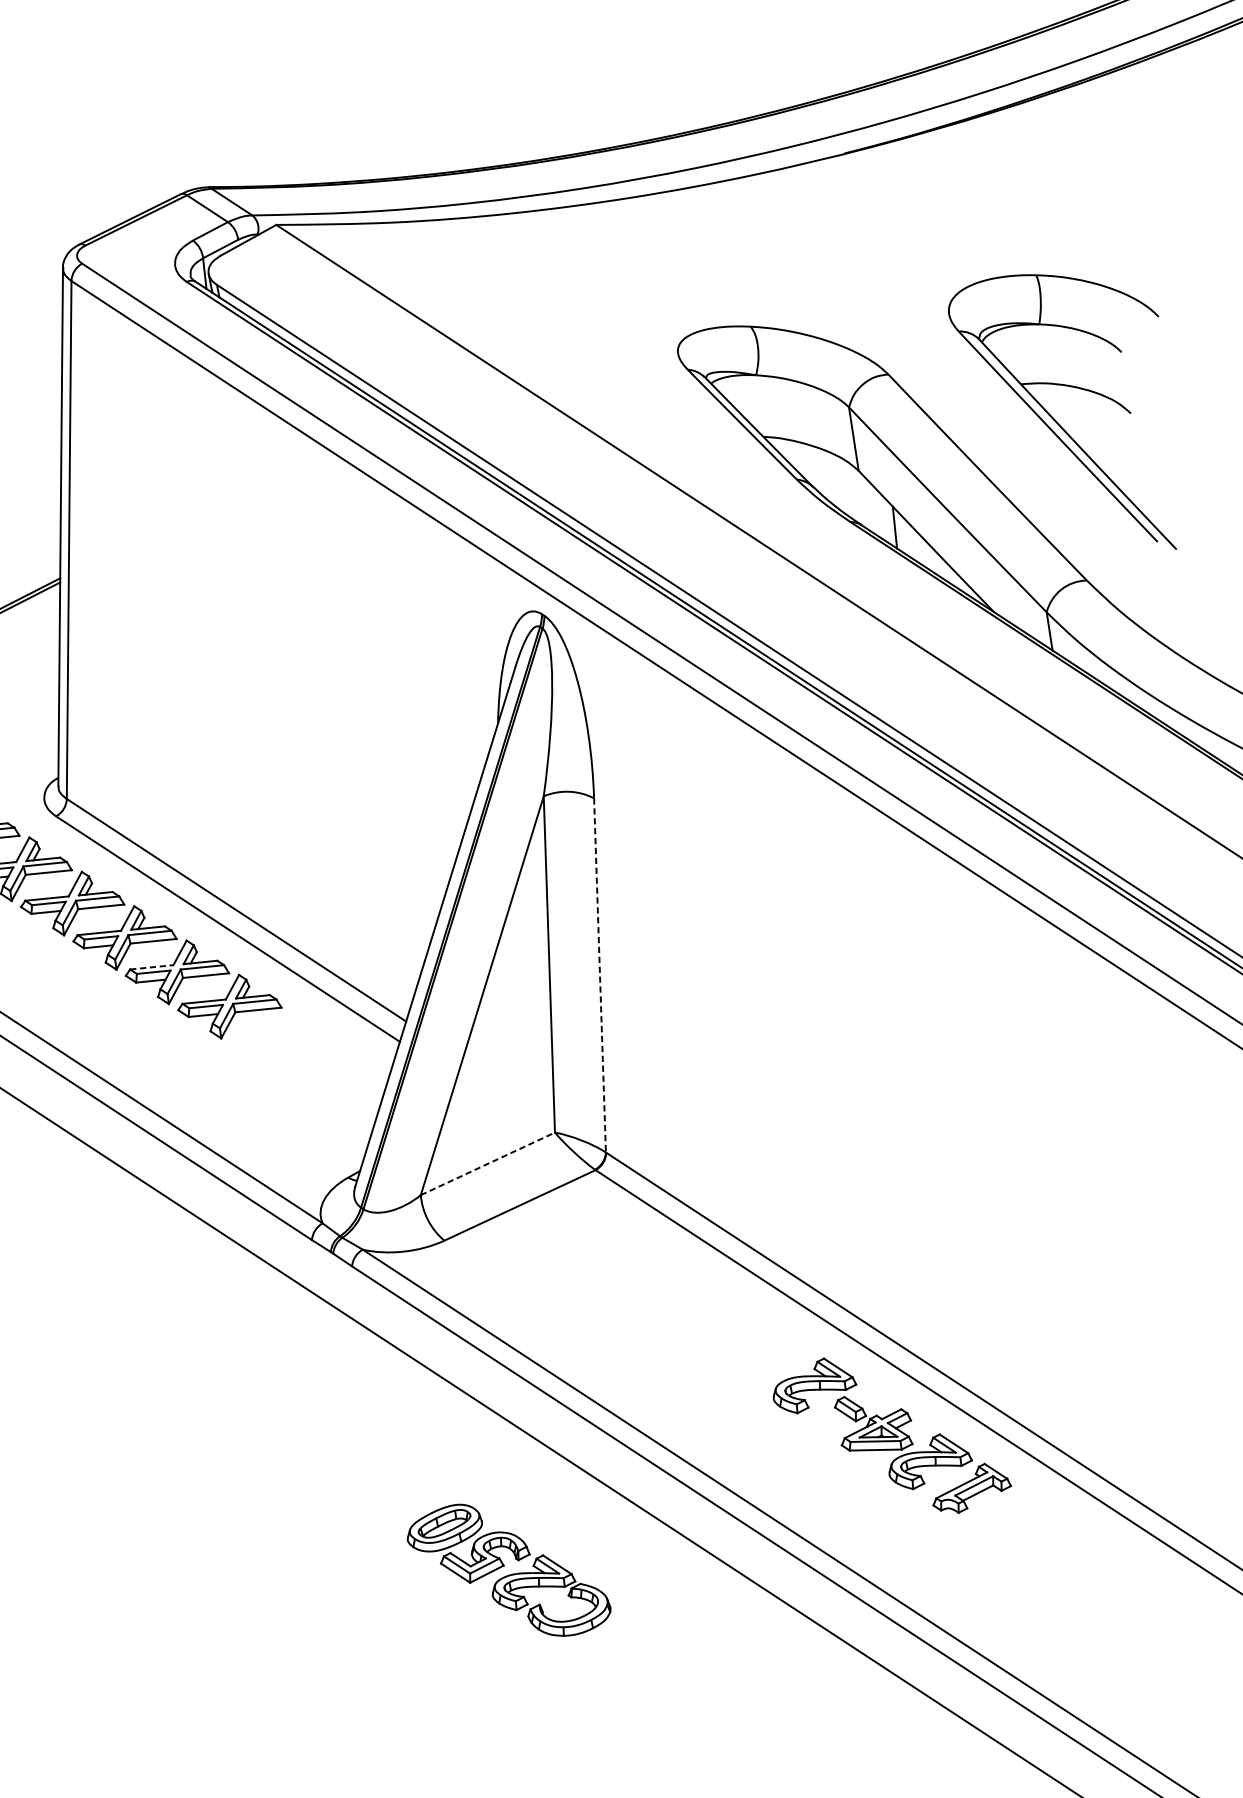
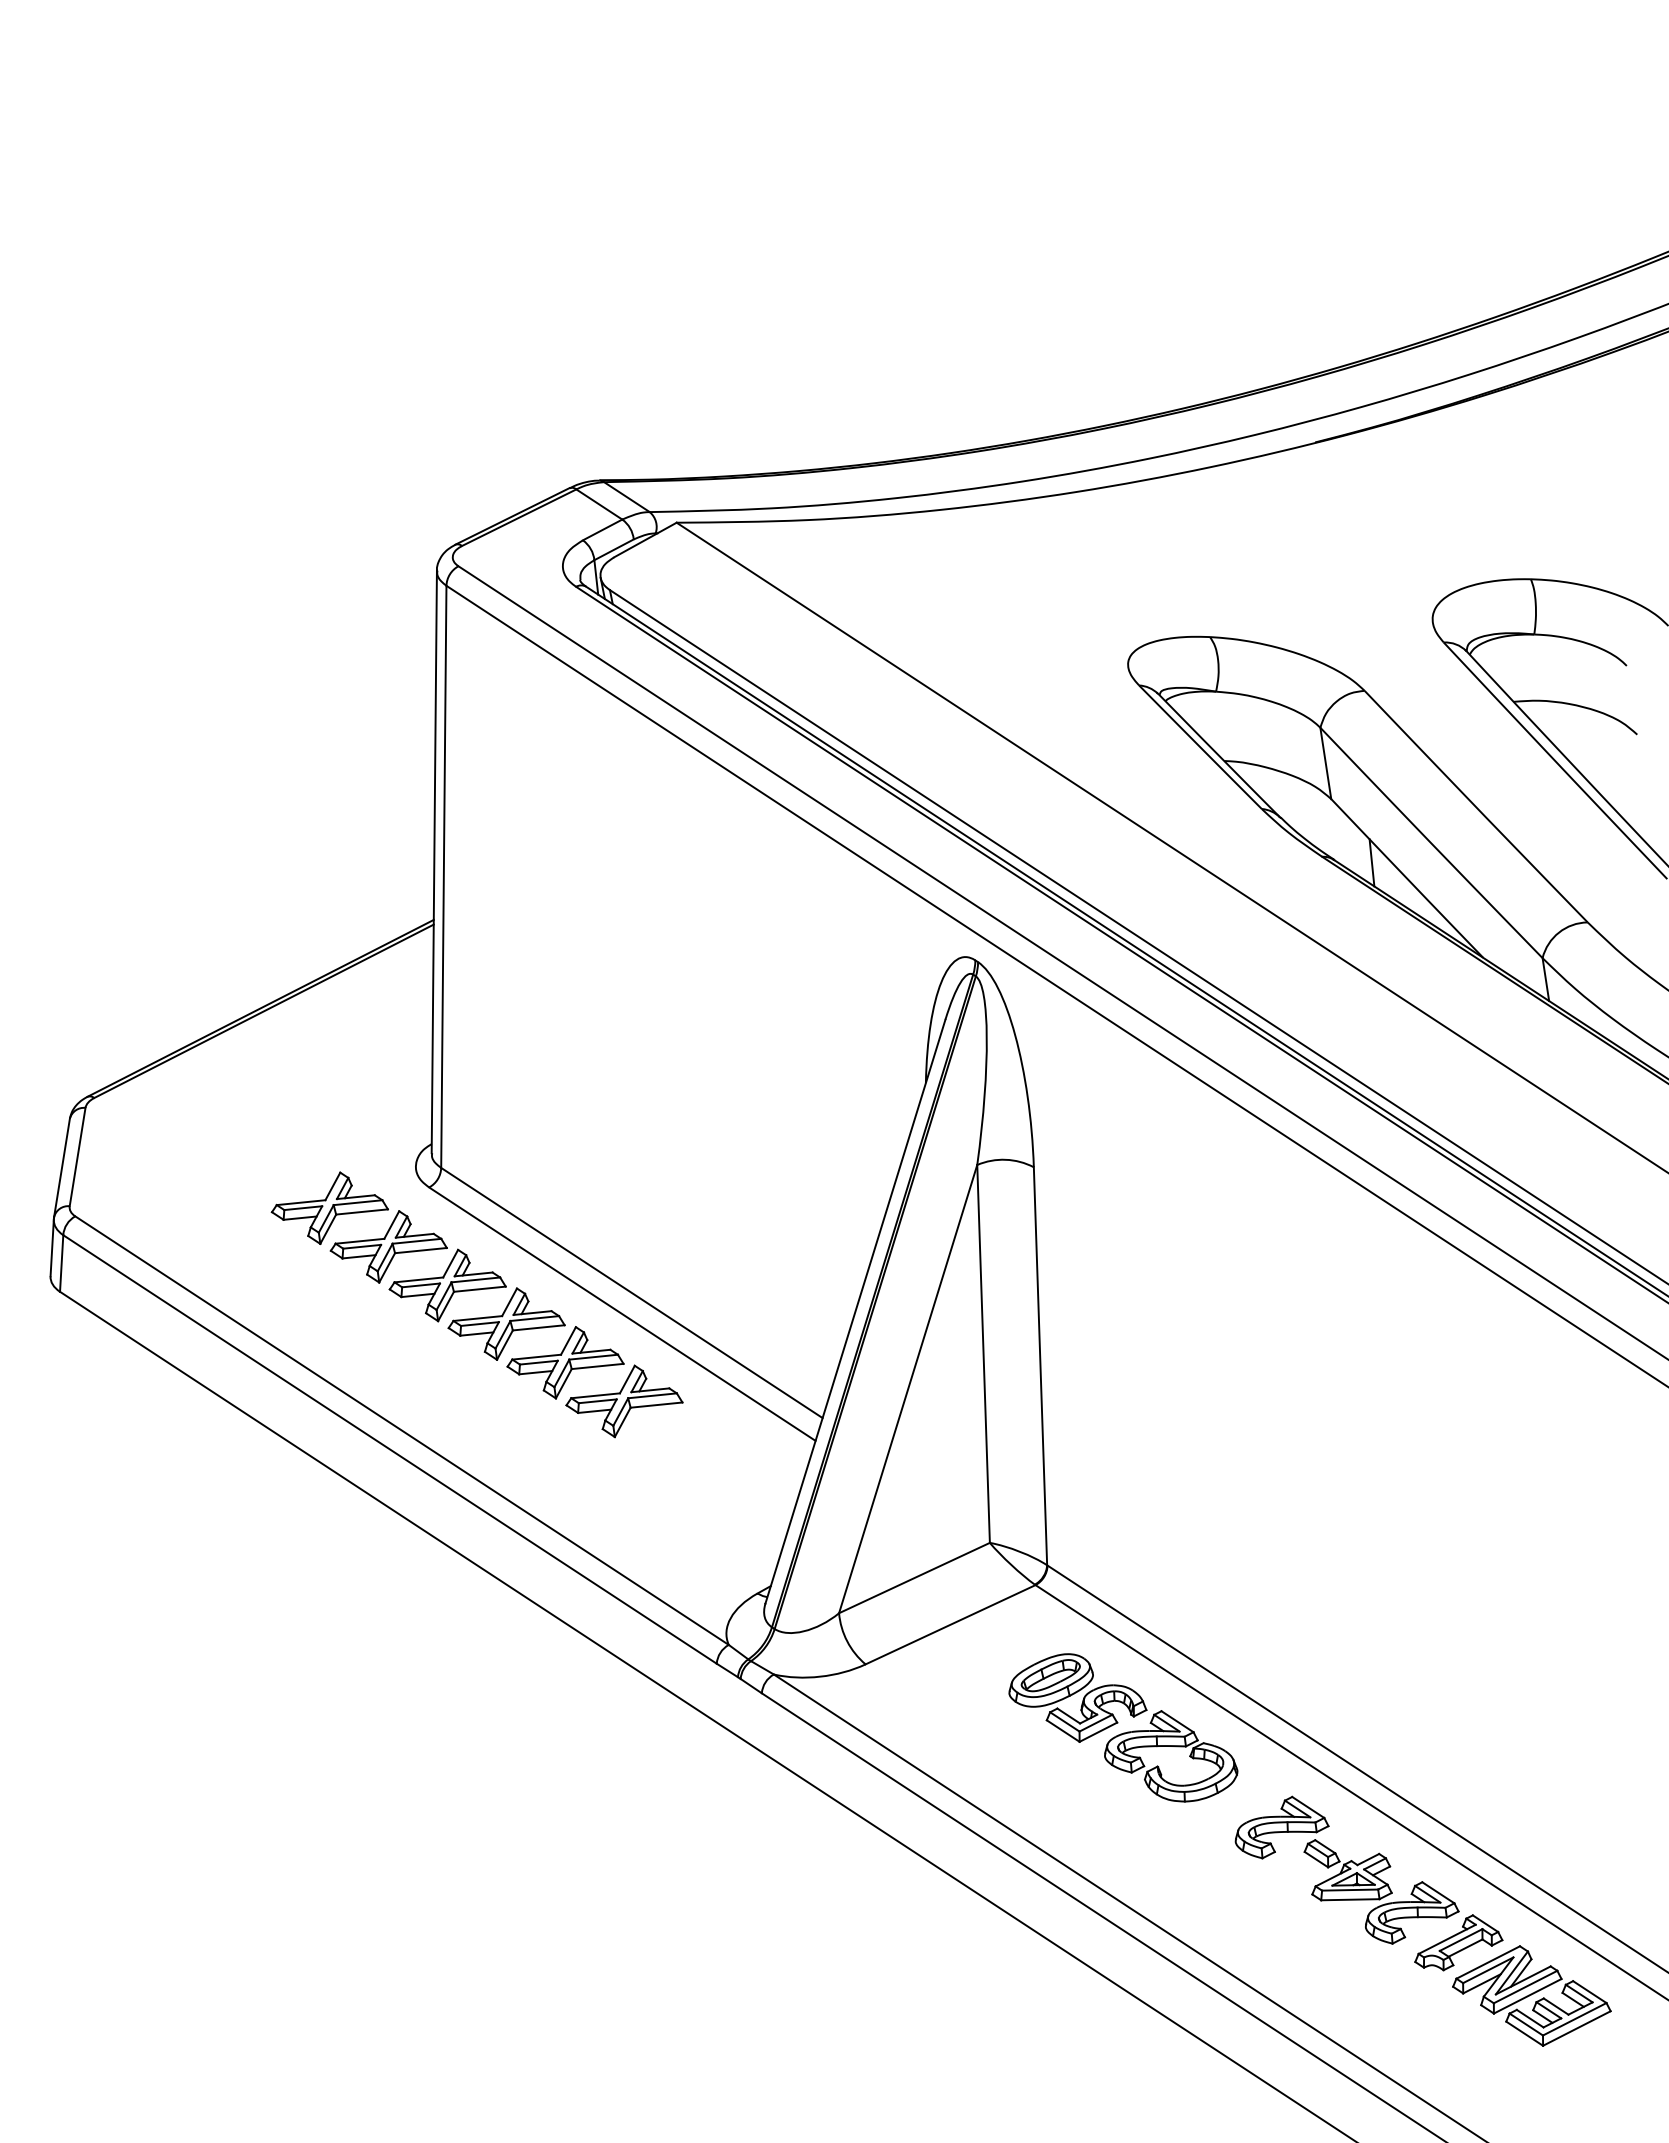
line: (152, 967) -> (537, 1357), dashed -> solid
line: (600, 975) -> (1040, 1366), dashed -> solid
line: (487, 1163) -> (914, 1577), dashed -> solid
part: (1036, 1535) -> (1531, 1995), added
part: (509, 1569) -> (1123, 1727), moved

